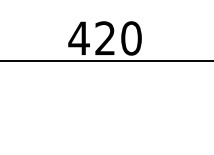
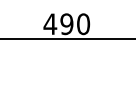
text: (104, 38) -> (66, 24), 420 -> 490

